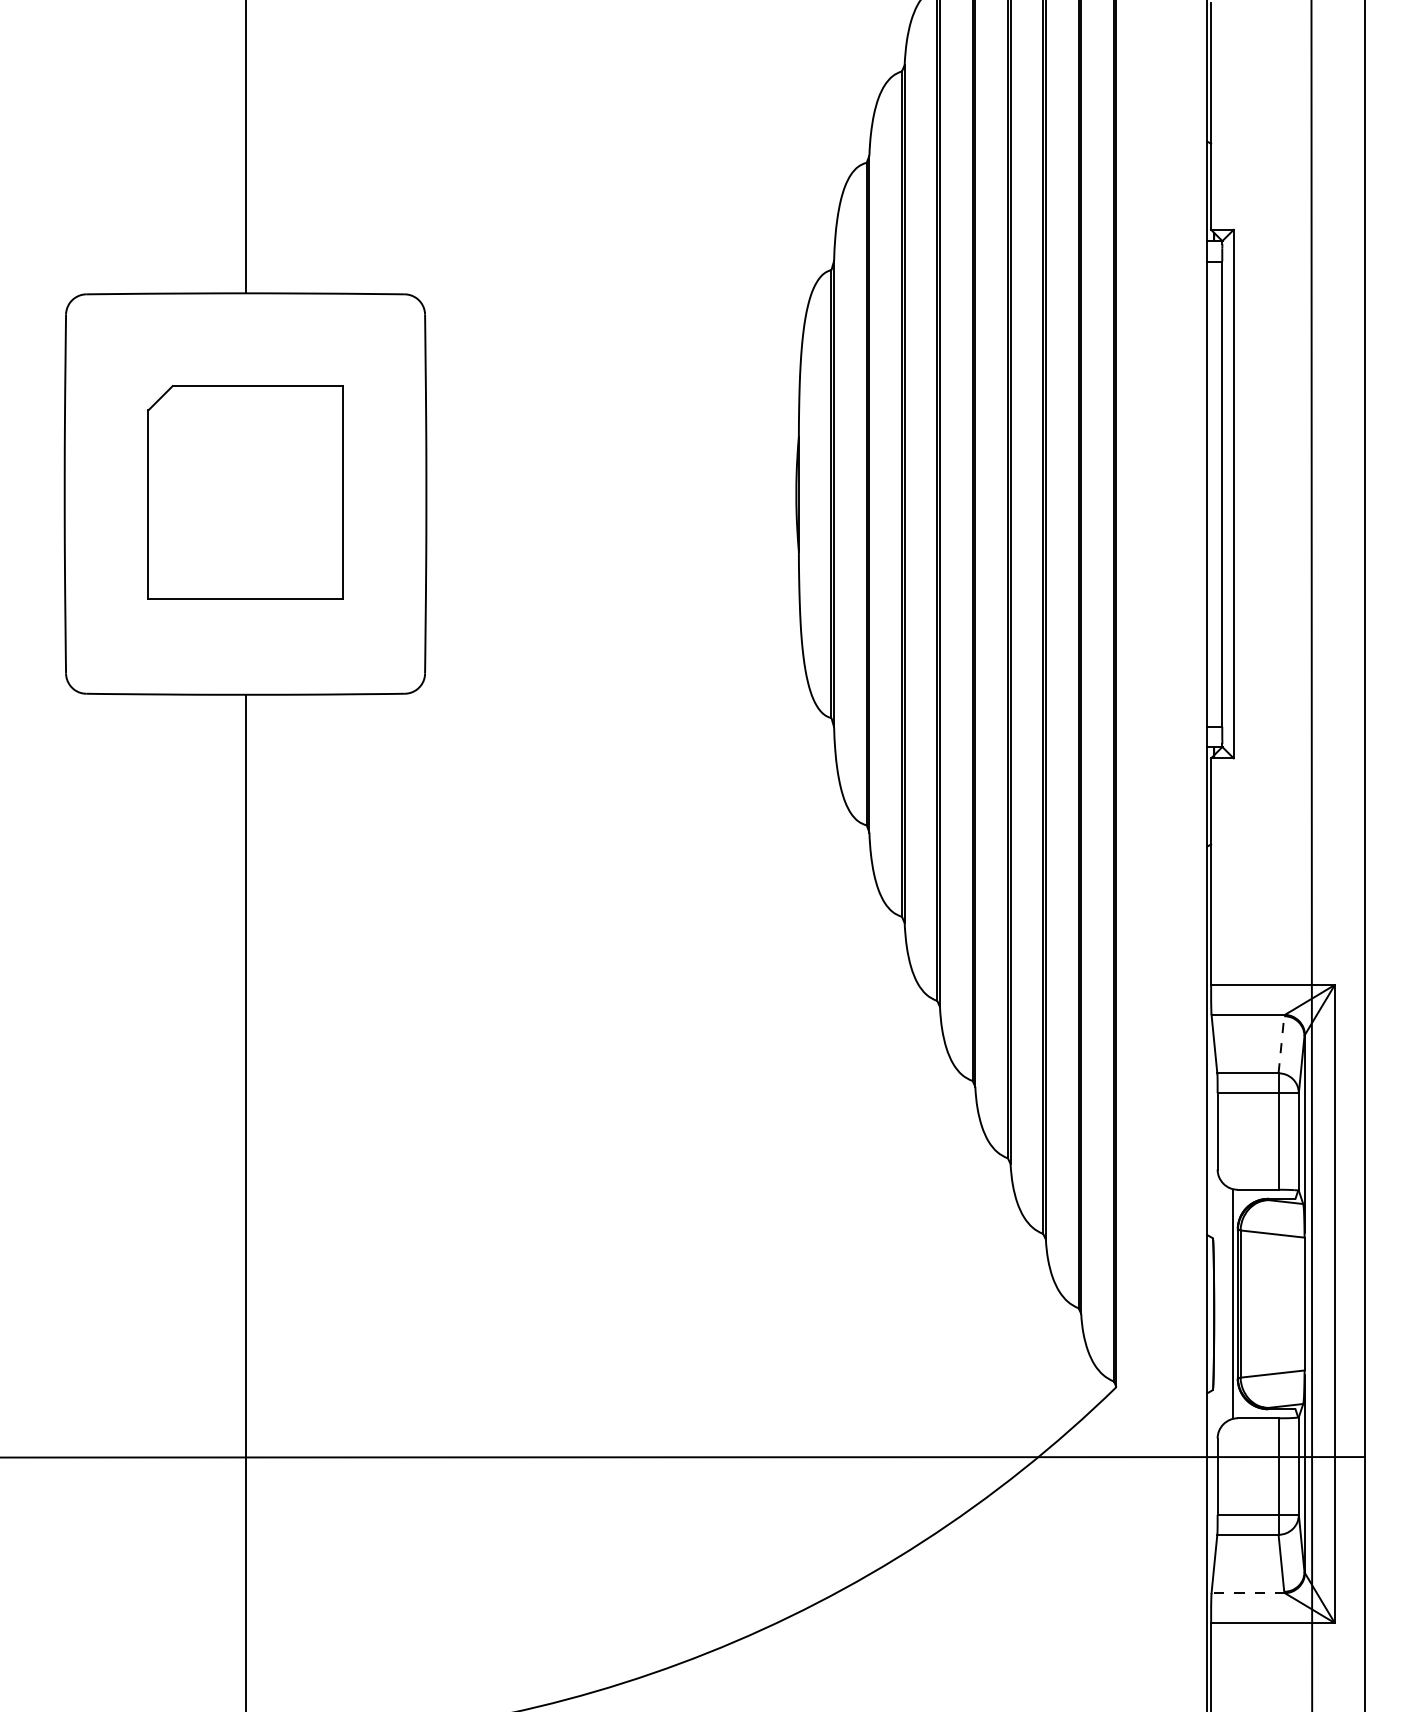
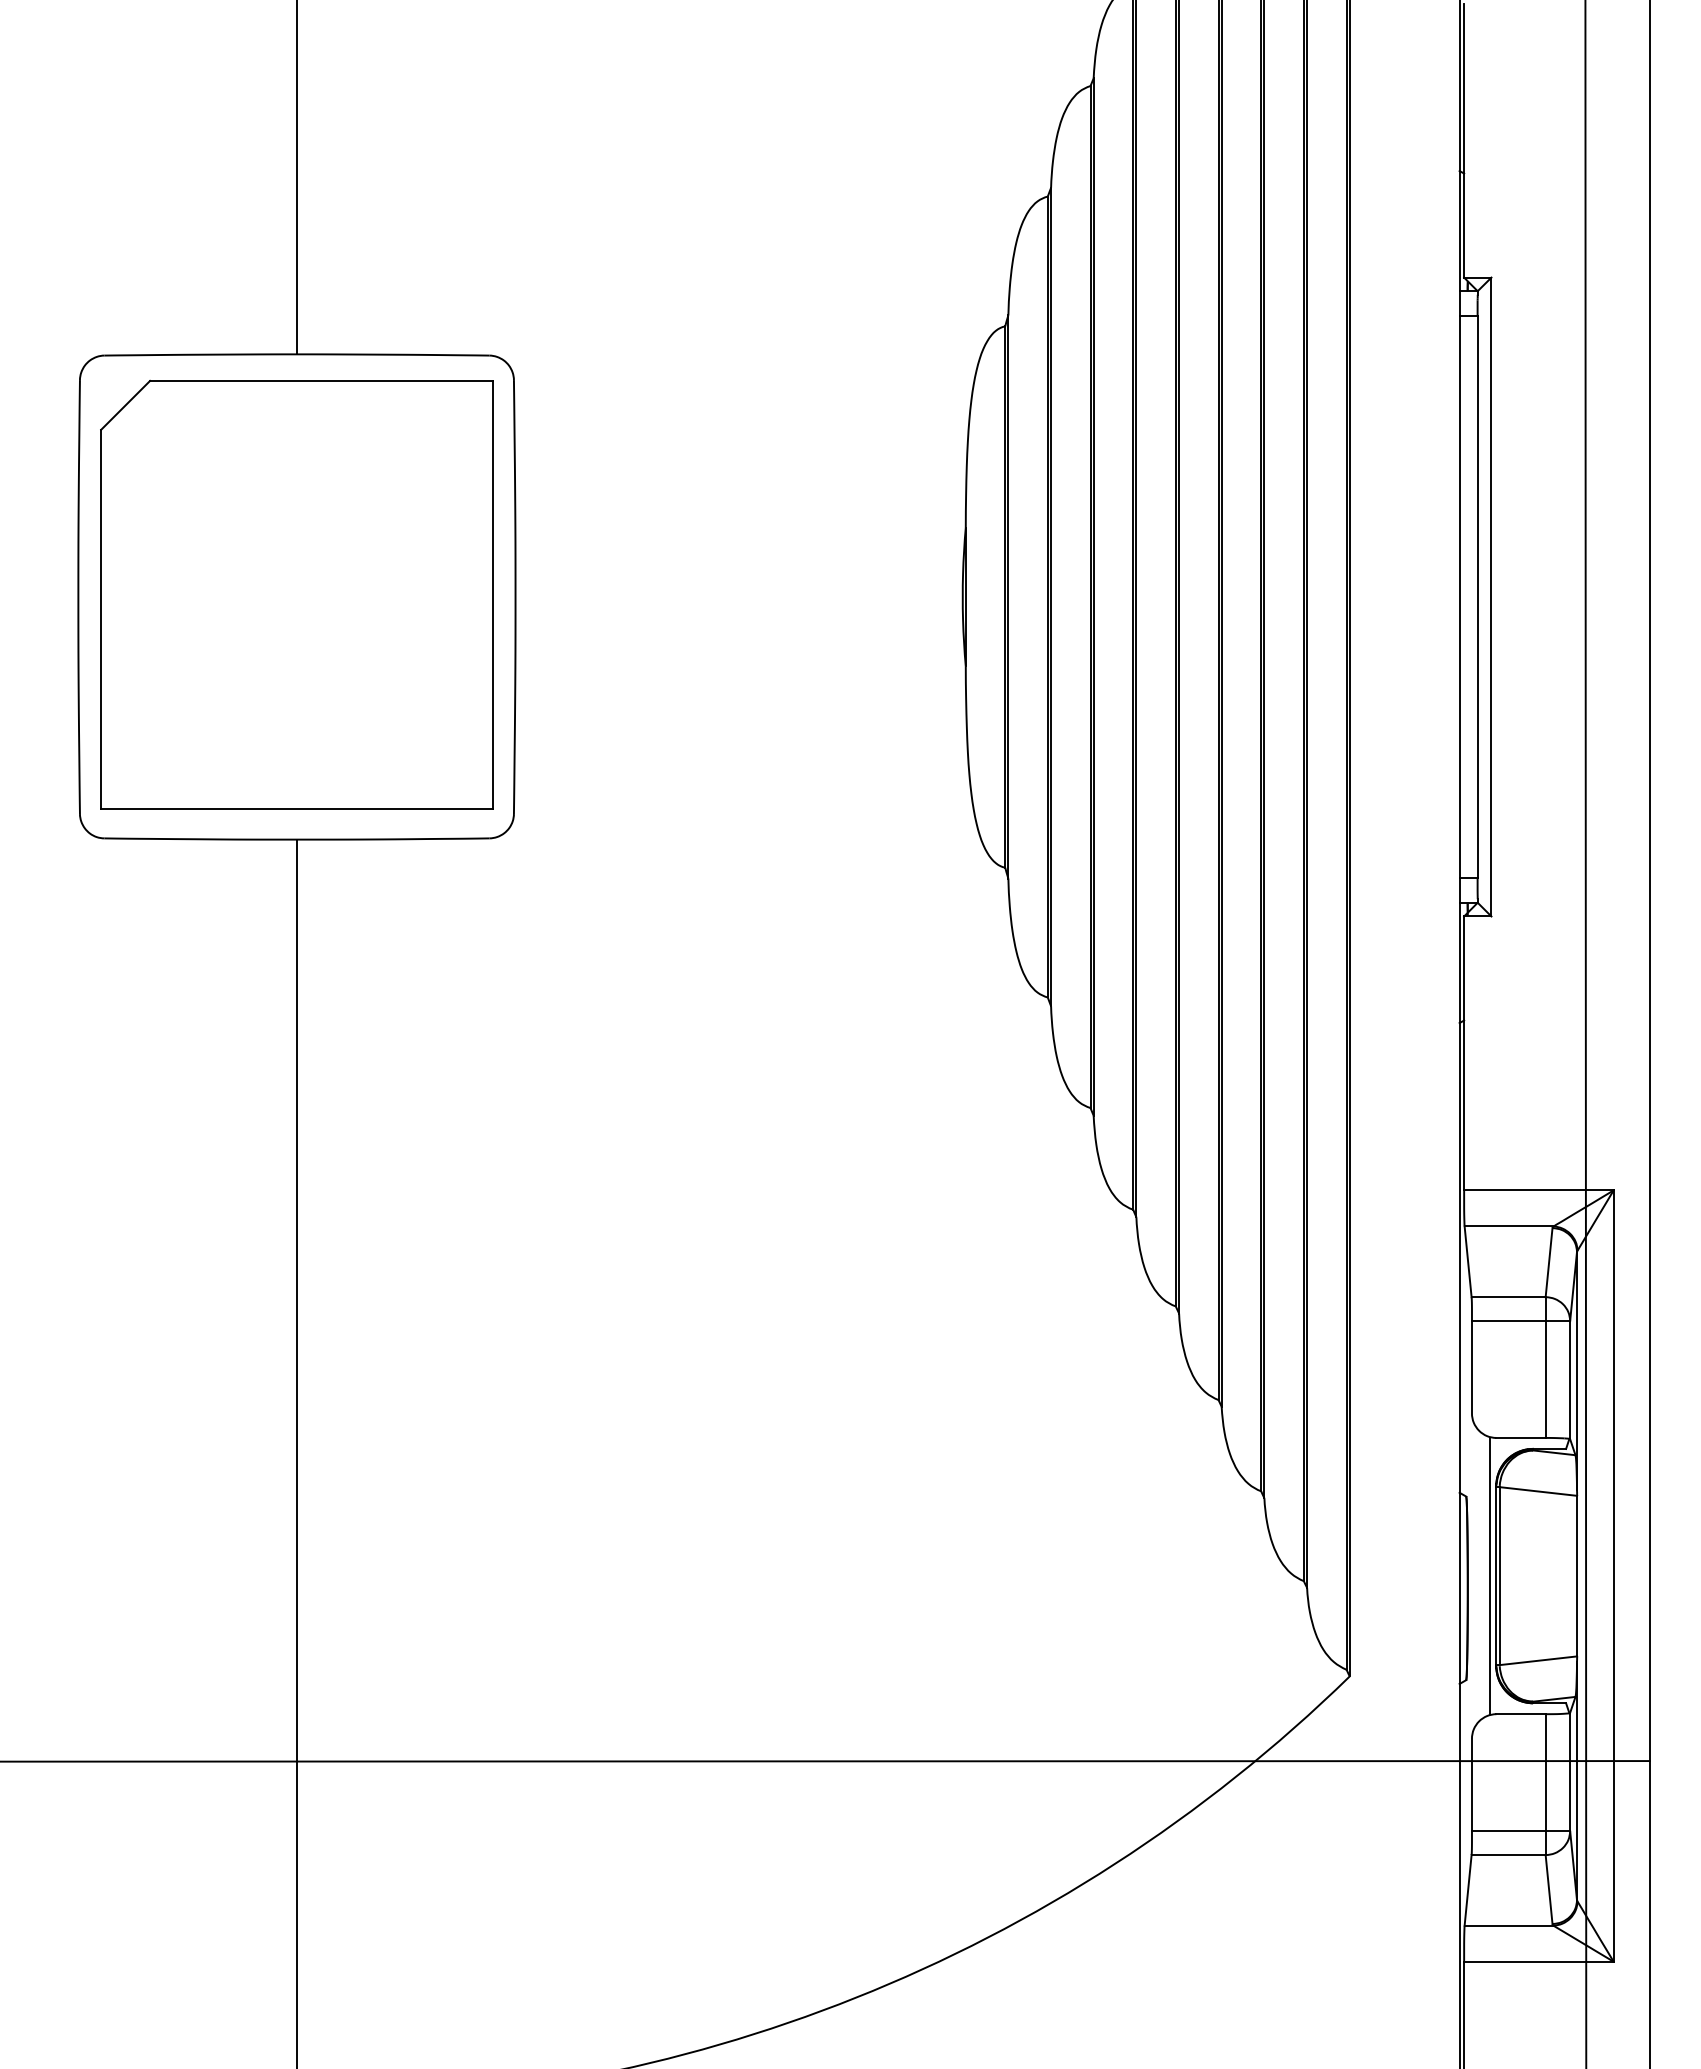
part: (245, 492) -> (296, 595), size x1.67
line: (1281, 1044) -> (1549, 1262), dashed -> solid
line: (1248, 1593) -> (1509, 1925), dashed -> solid

